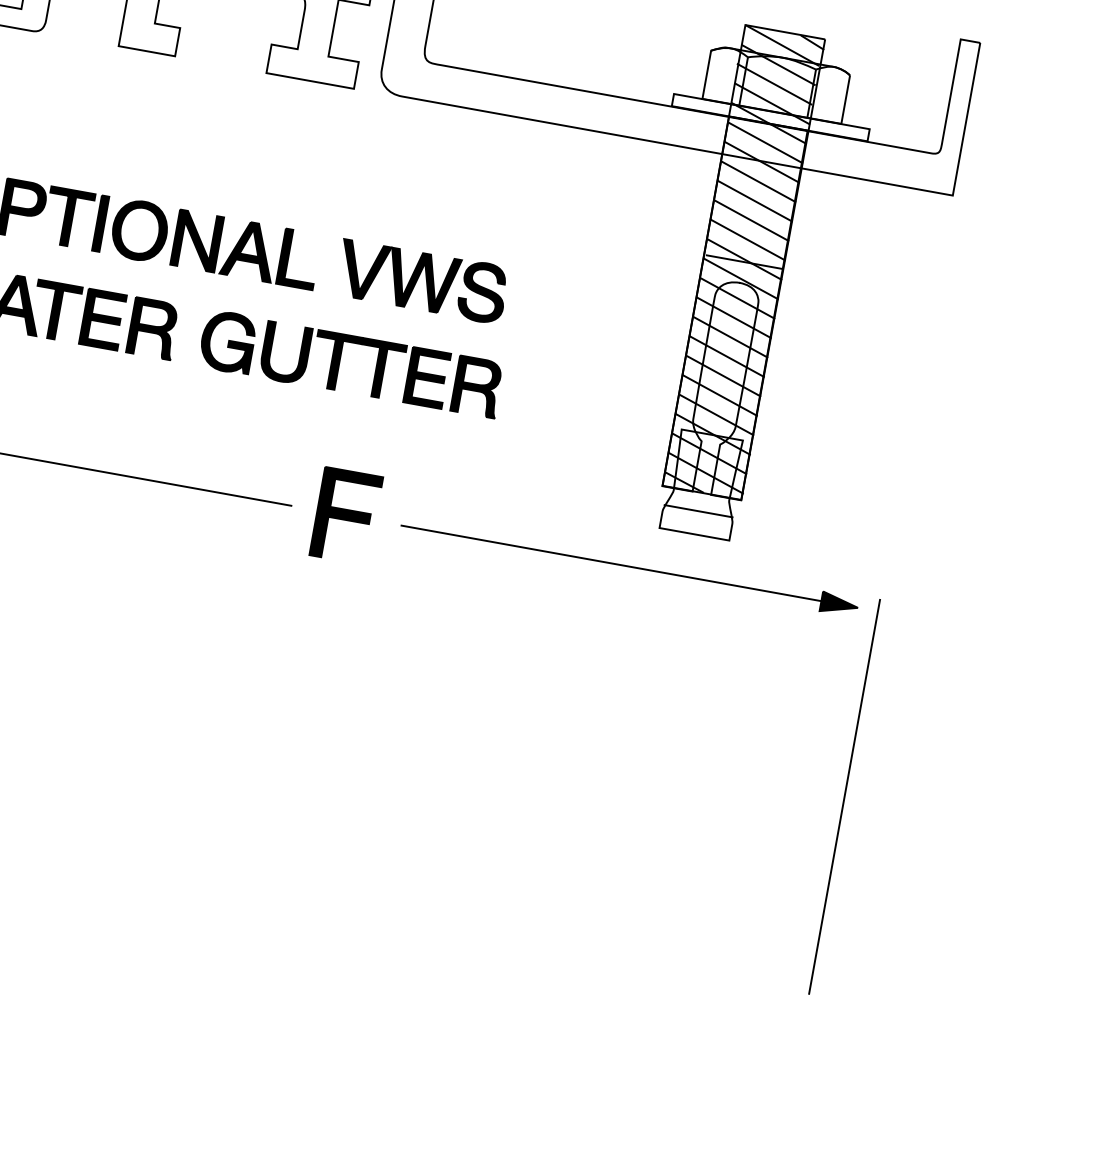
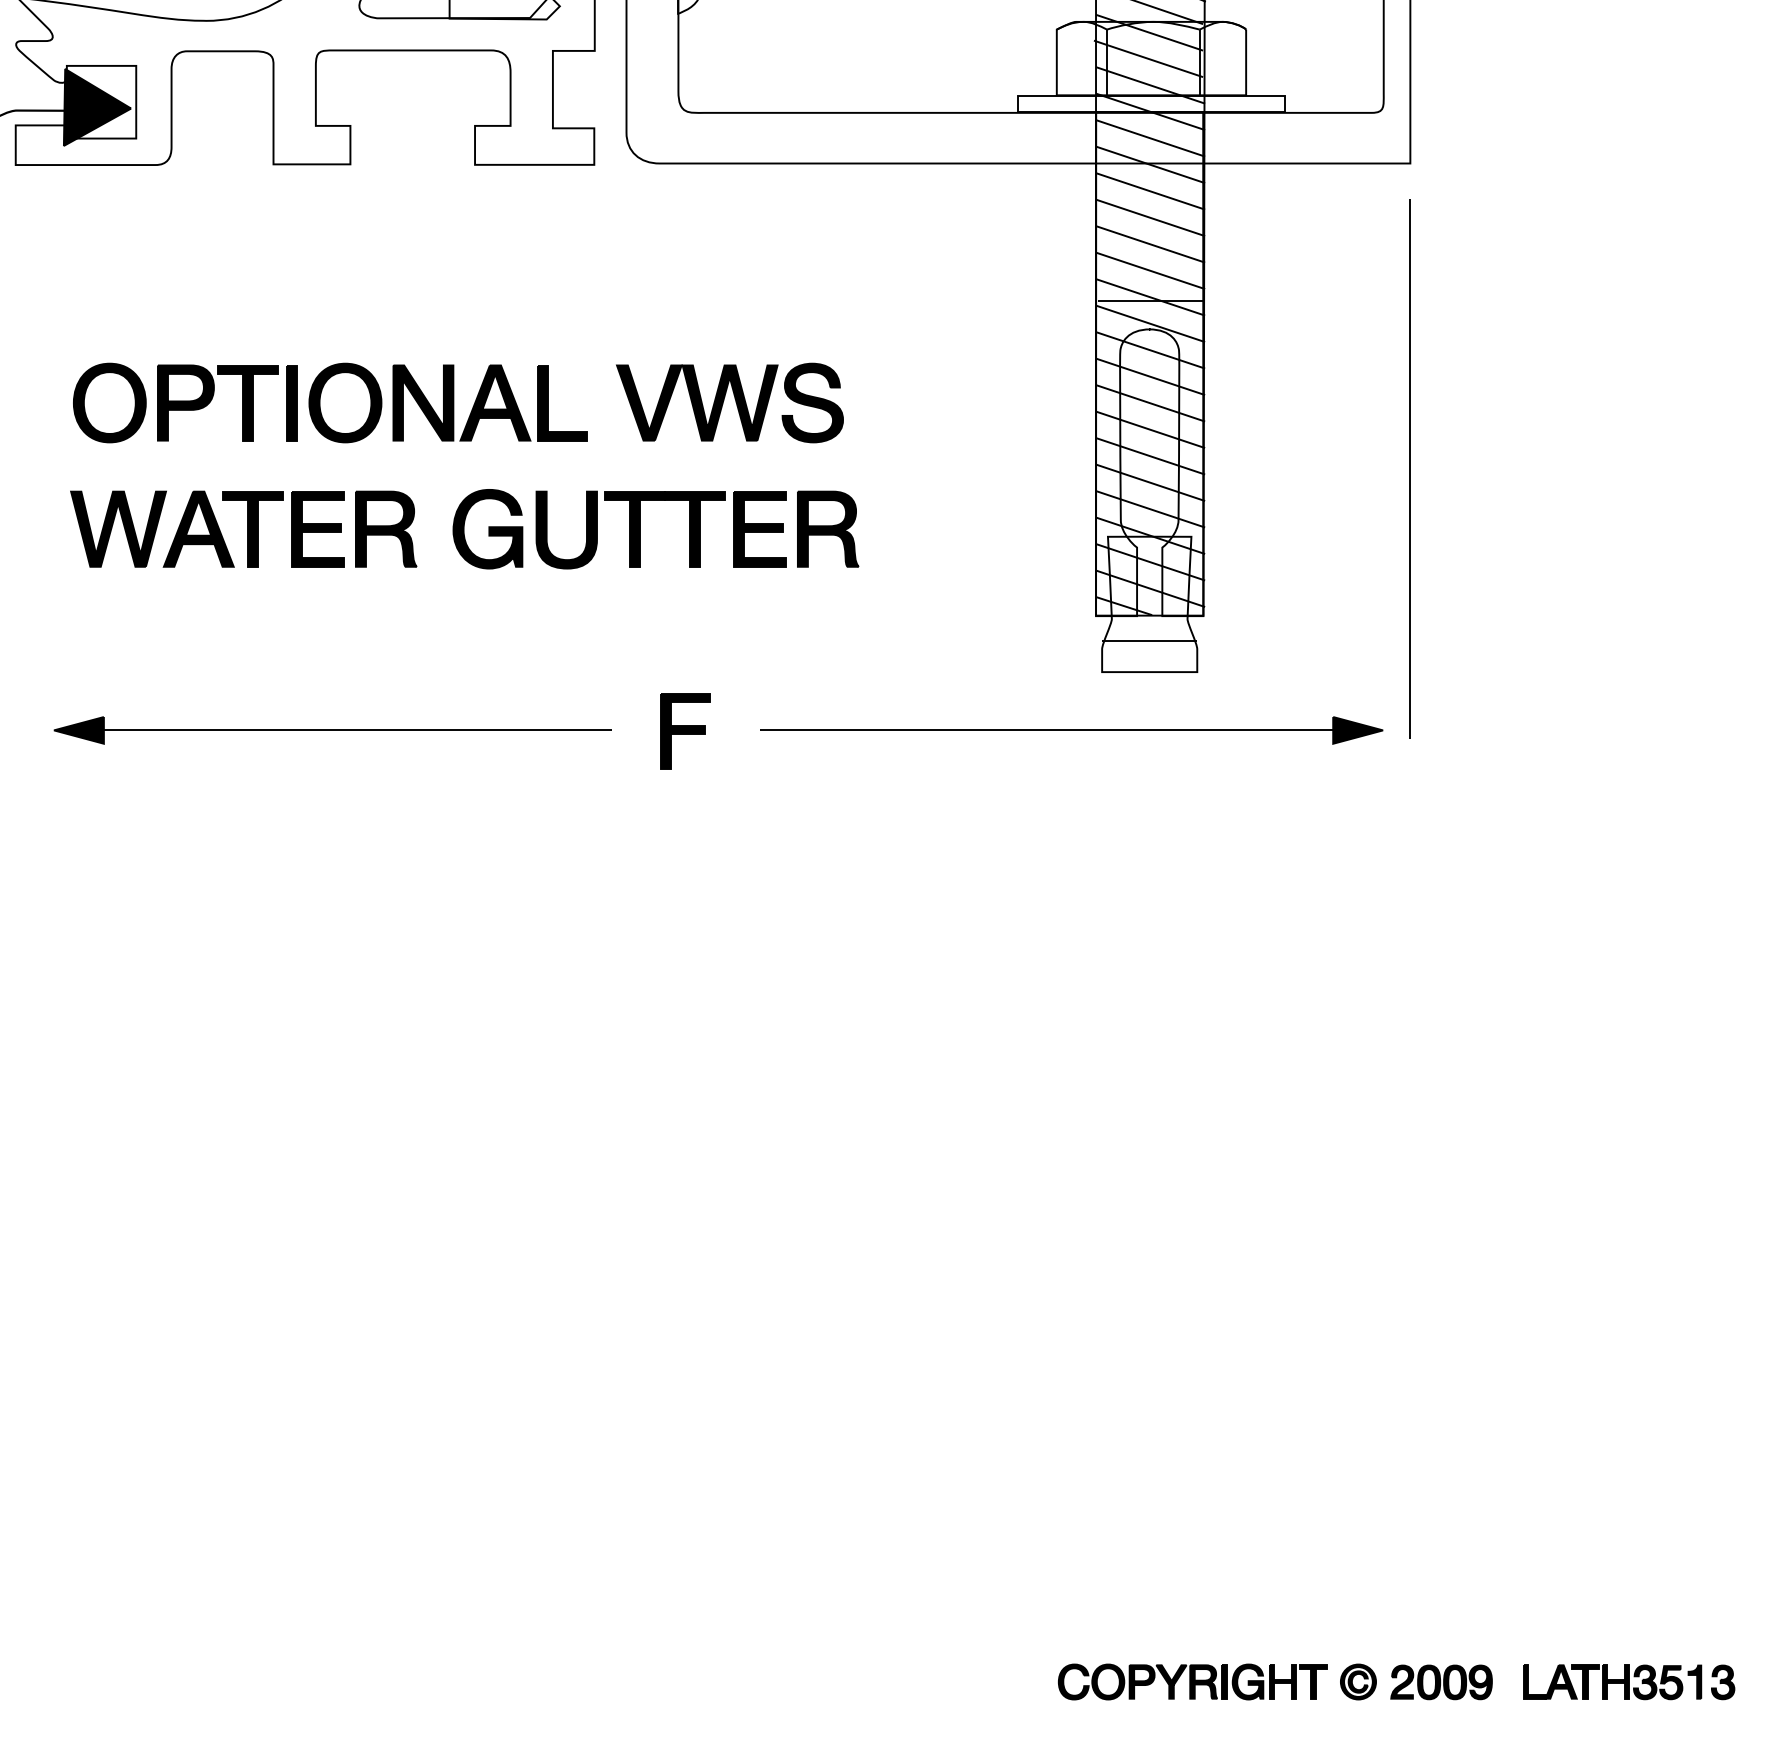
part: (346, 516) -> (685, 731), size x0.62
line: (844, 796) -> (1409, 468), moved

